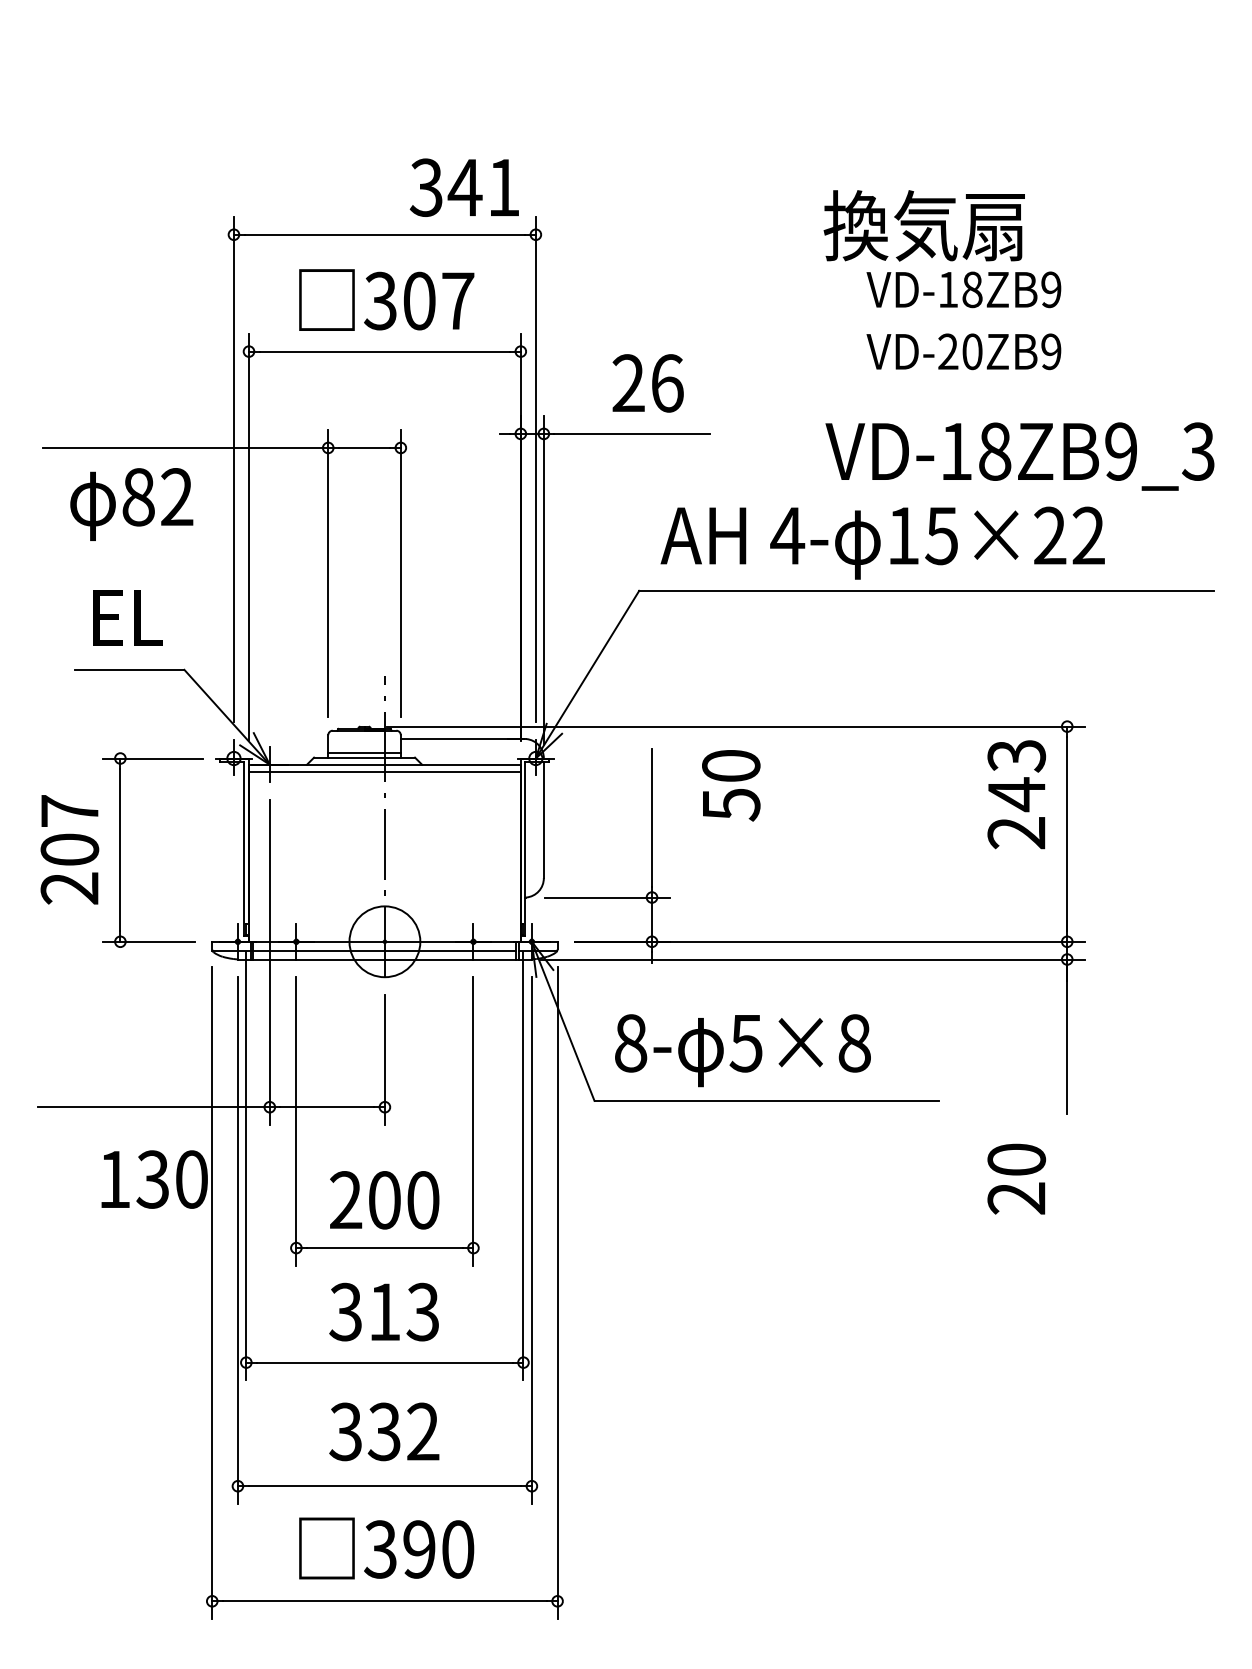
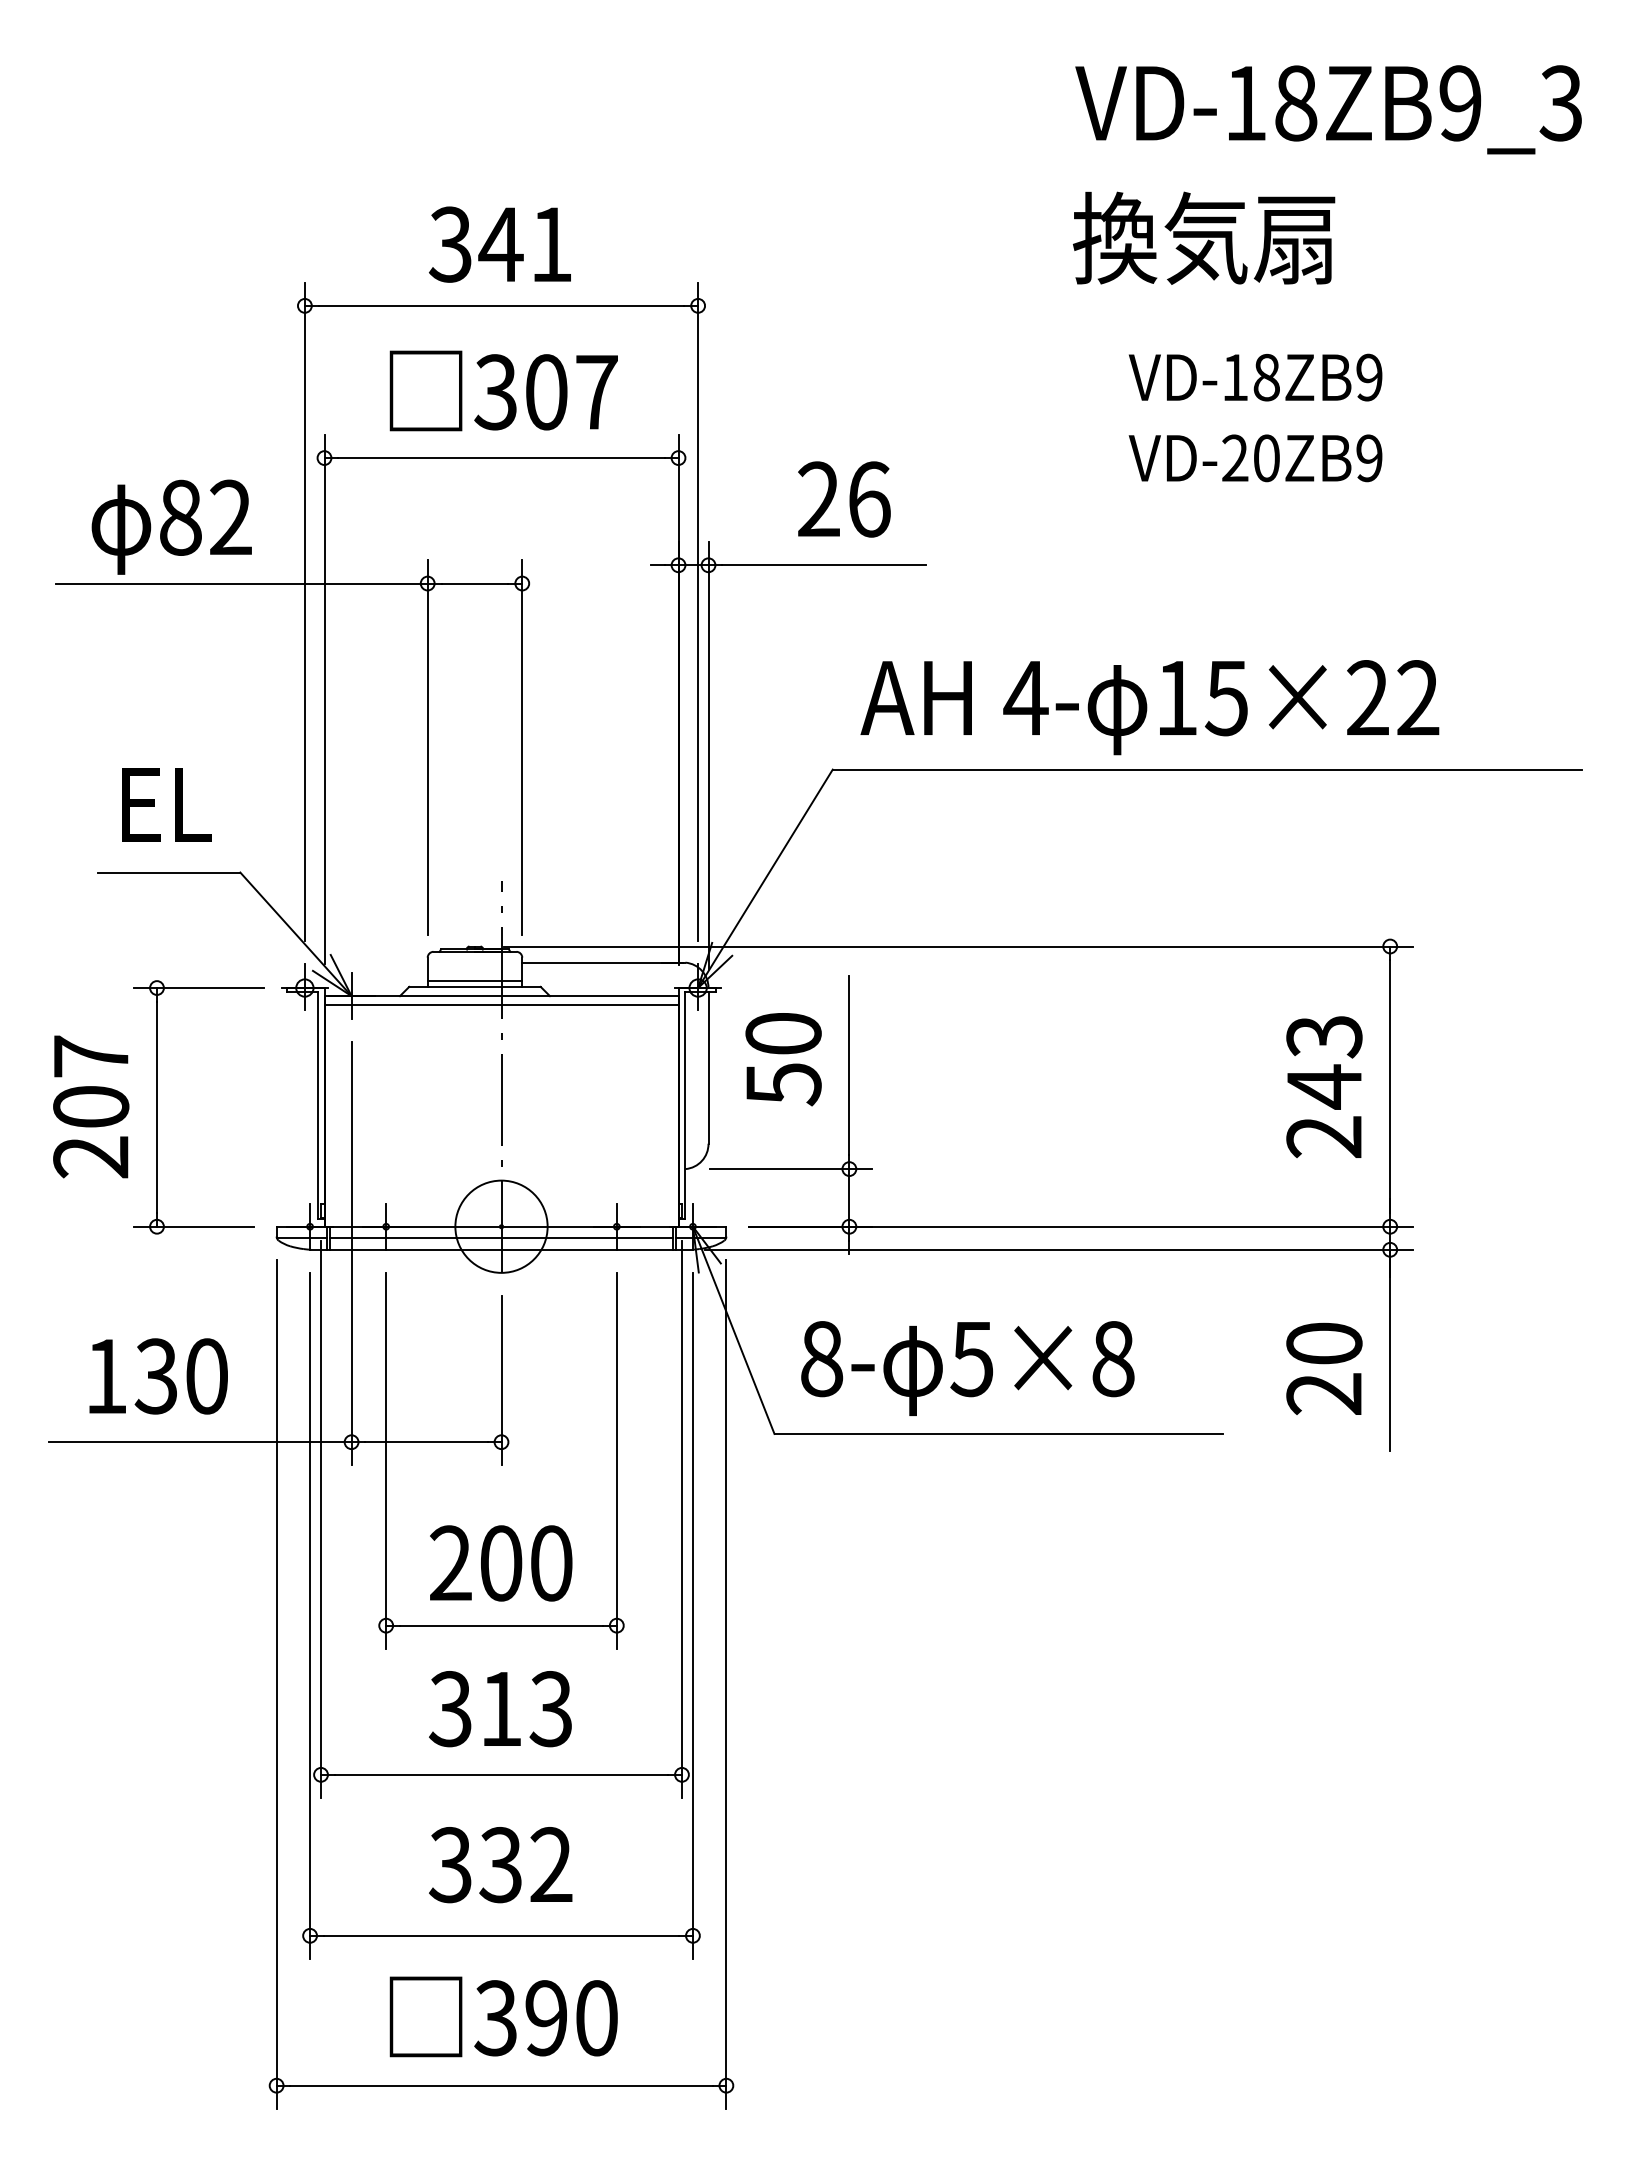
text: (463, 187) -> (499, 244), moved
text: (924, 225) -> (1204, 237), moved
text: (1019, 456) -> (1328, 109), moved
text: (131, 503) -> (171, 526), moved
text: (731, 785) -> (783, 1059), moved
text: (1016, 794) -> (1324, 1087), moved
text: (1016, 1178) -> (1324, 1368), moved
text: (154, 1179) -> (158, 1376), moved

